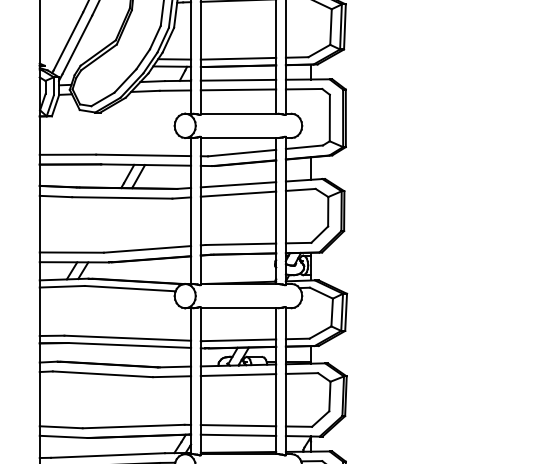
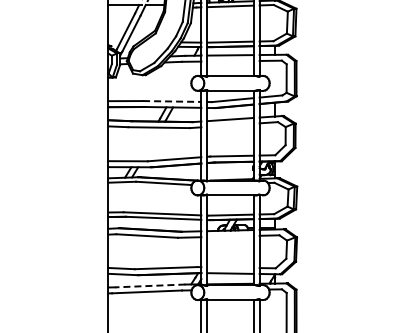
line: (238, 90) -> (230, 61), removed
line: (144, 155) -> (172, 101), solid -> dashed
line: (238, 192) -> (230, 124), removed
line: (238, 375) -> (230, 236), removed
line: (238, 425) -> (230, 267), removed
line: (106, 454) -> (149, 285), solid -> dashed

